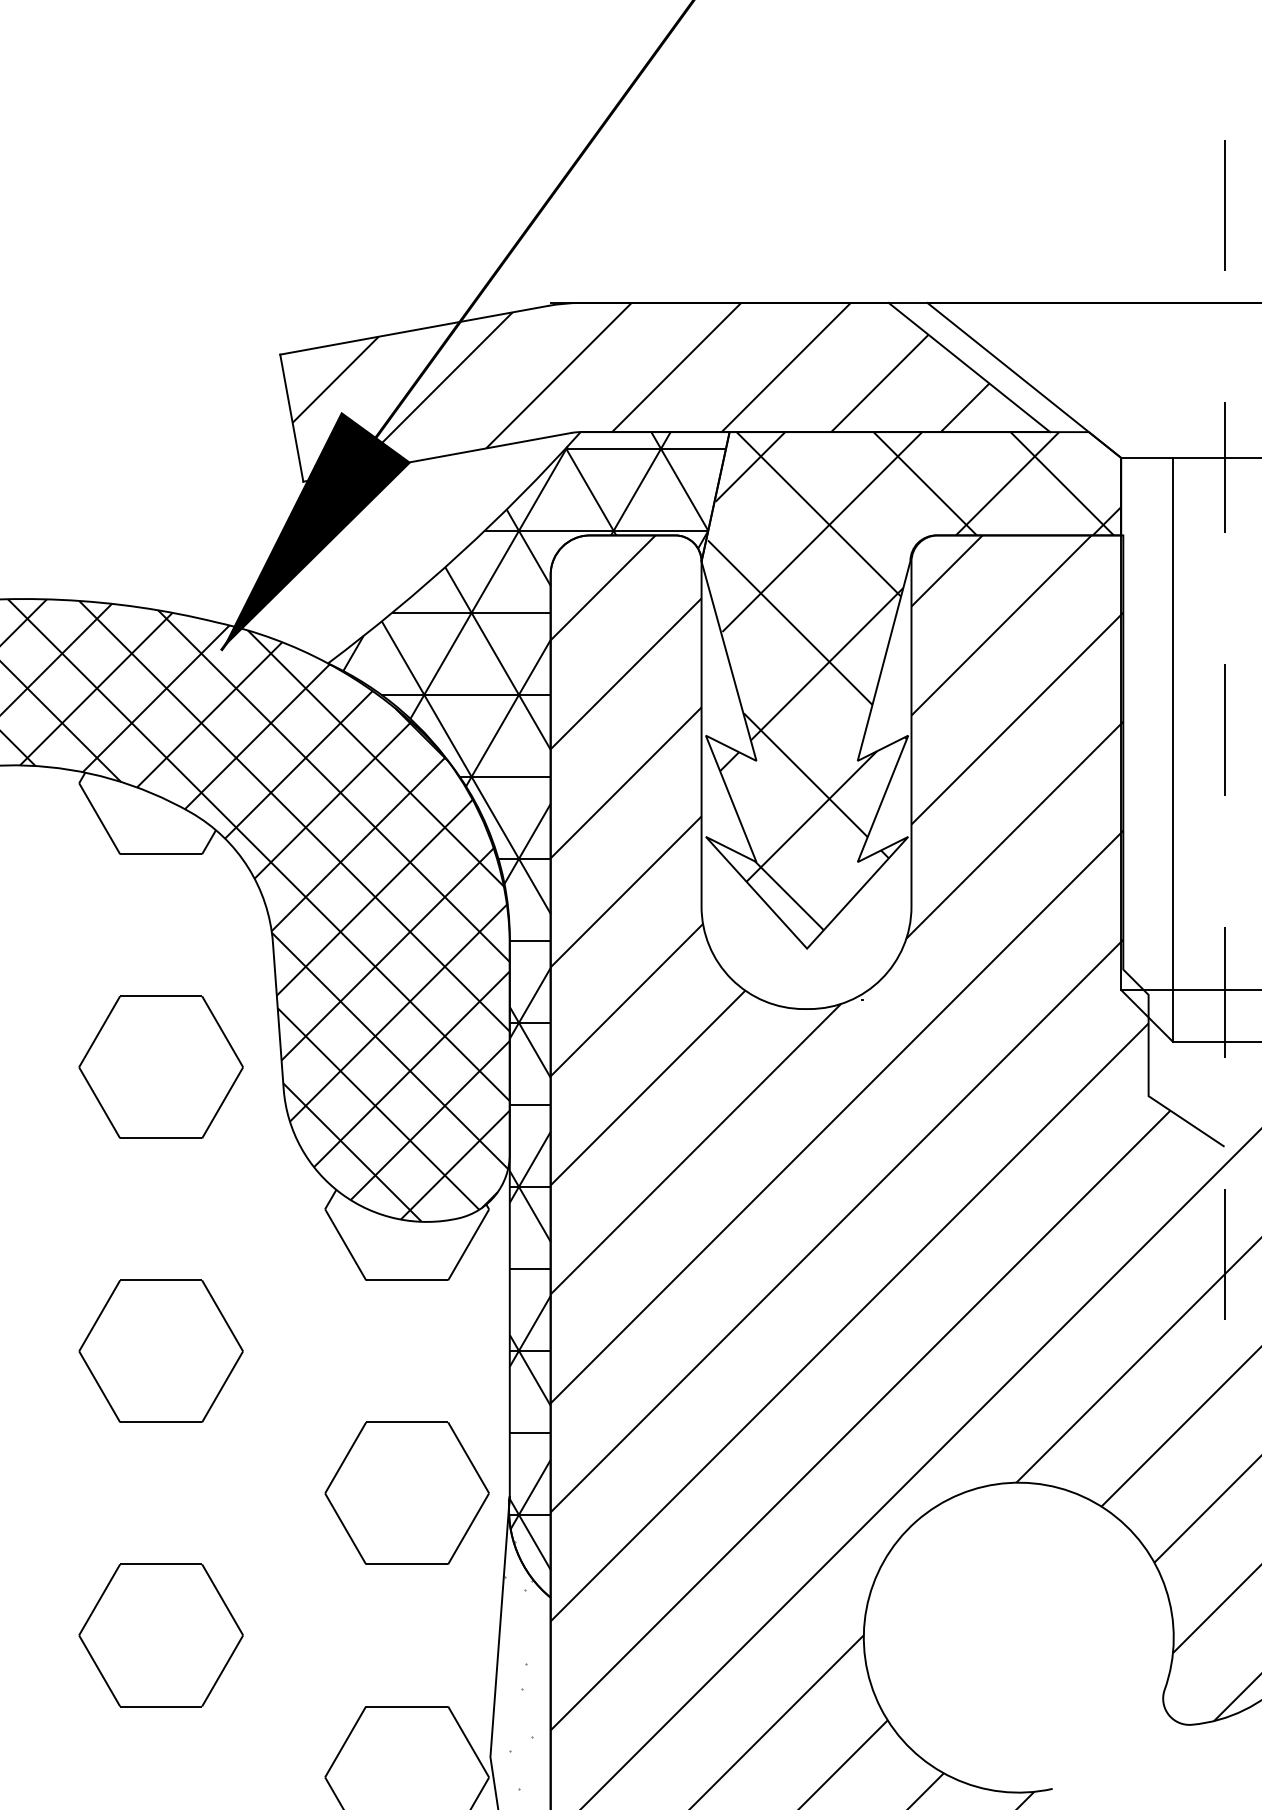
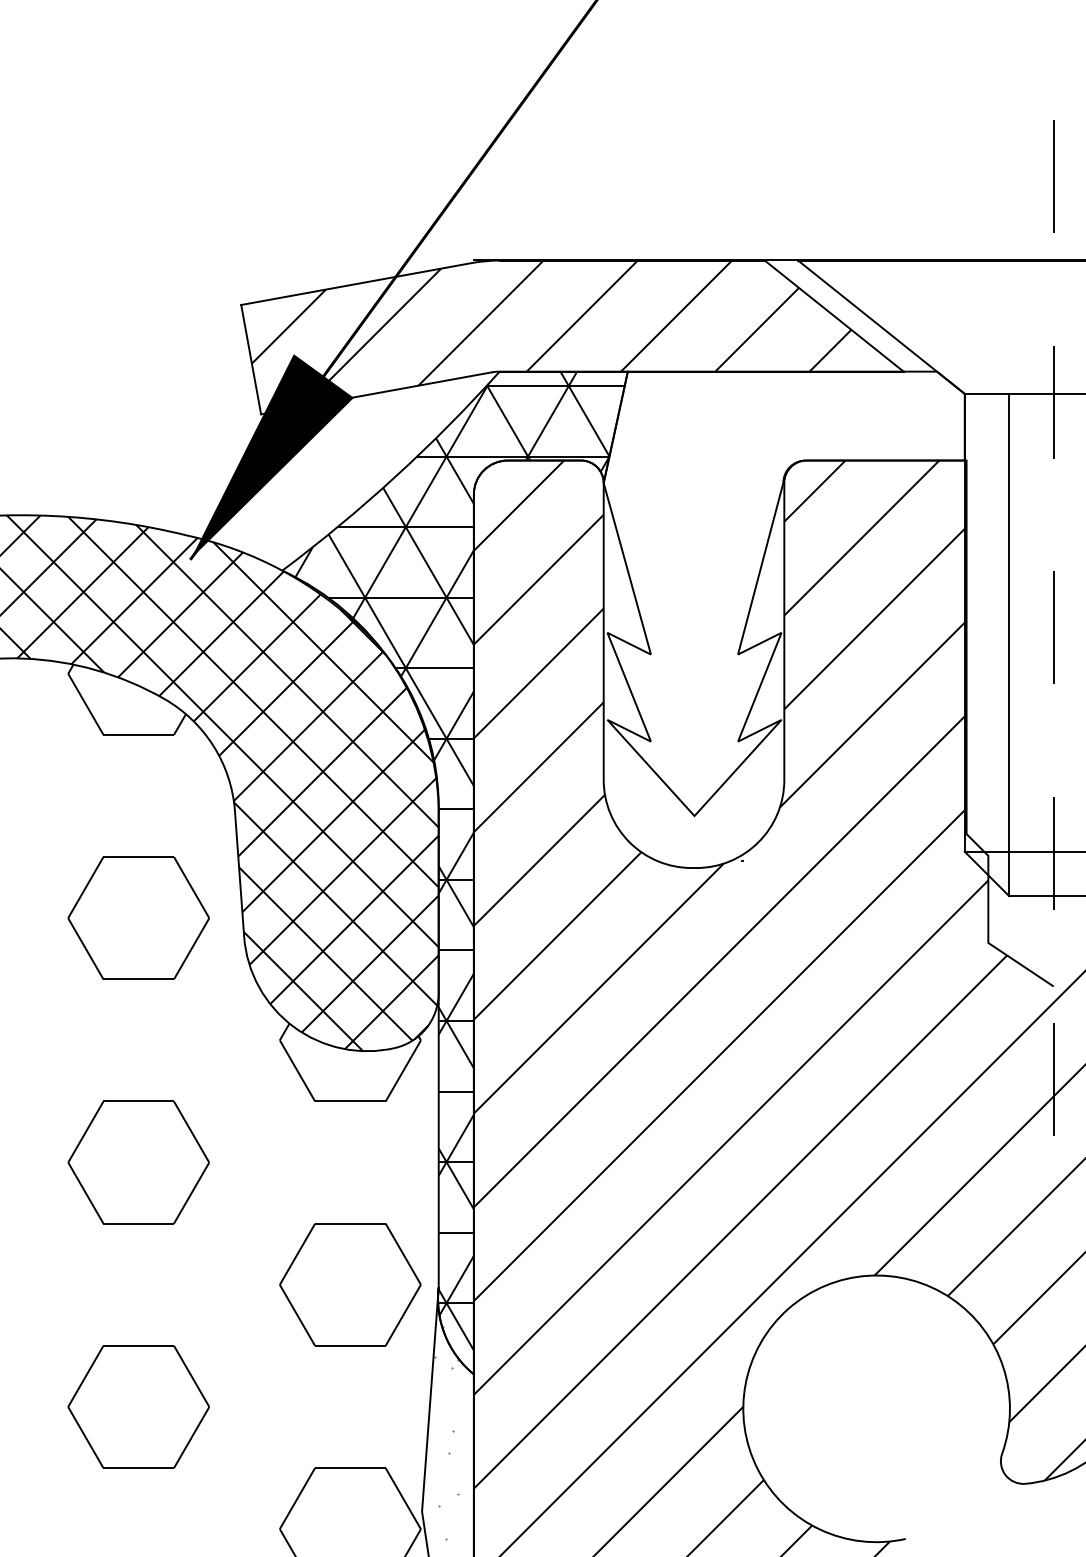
hatch: (914, 680) -> (786, 585), removed

